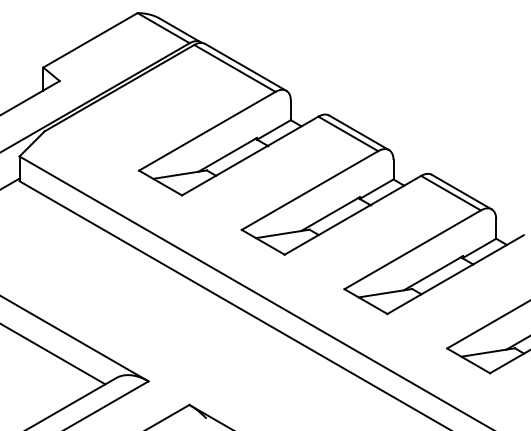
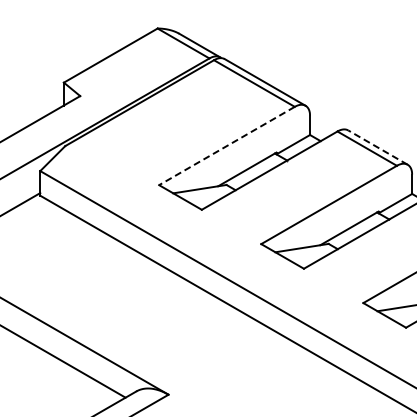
line: (207, 131) -> (227, 146), solid -> dashed
line: (359, 132) -> (378, 147), solid -> dashed

